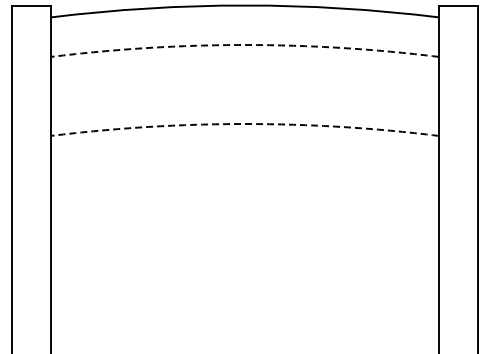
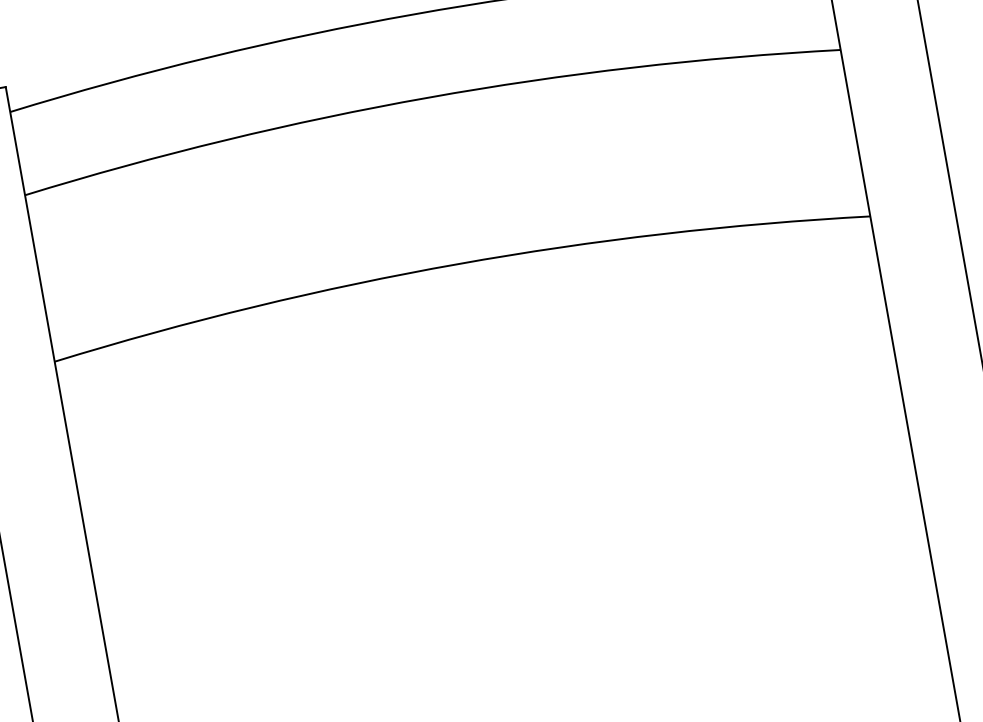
arc: (245, 45) -> (429, 98), dashed -> solid
arc: (245, 124) -> (459, 264), dashed -> solid

